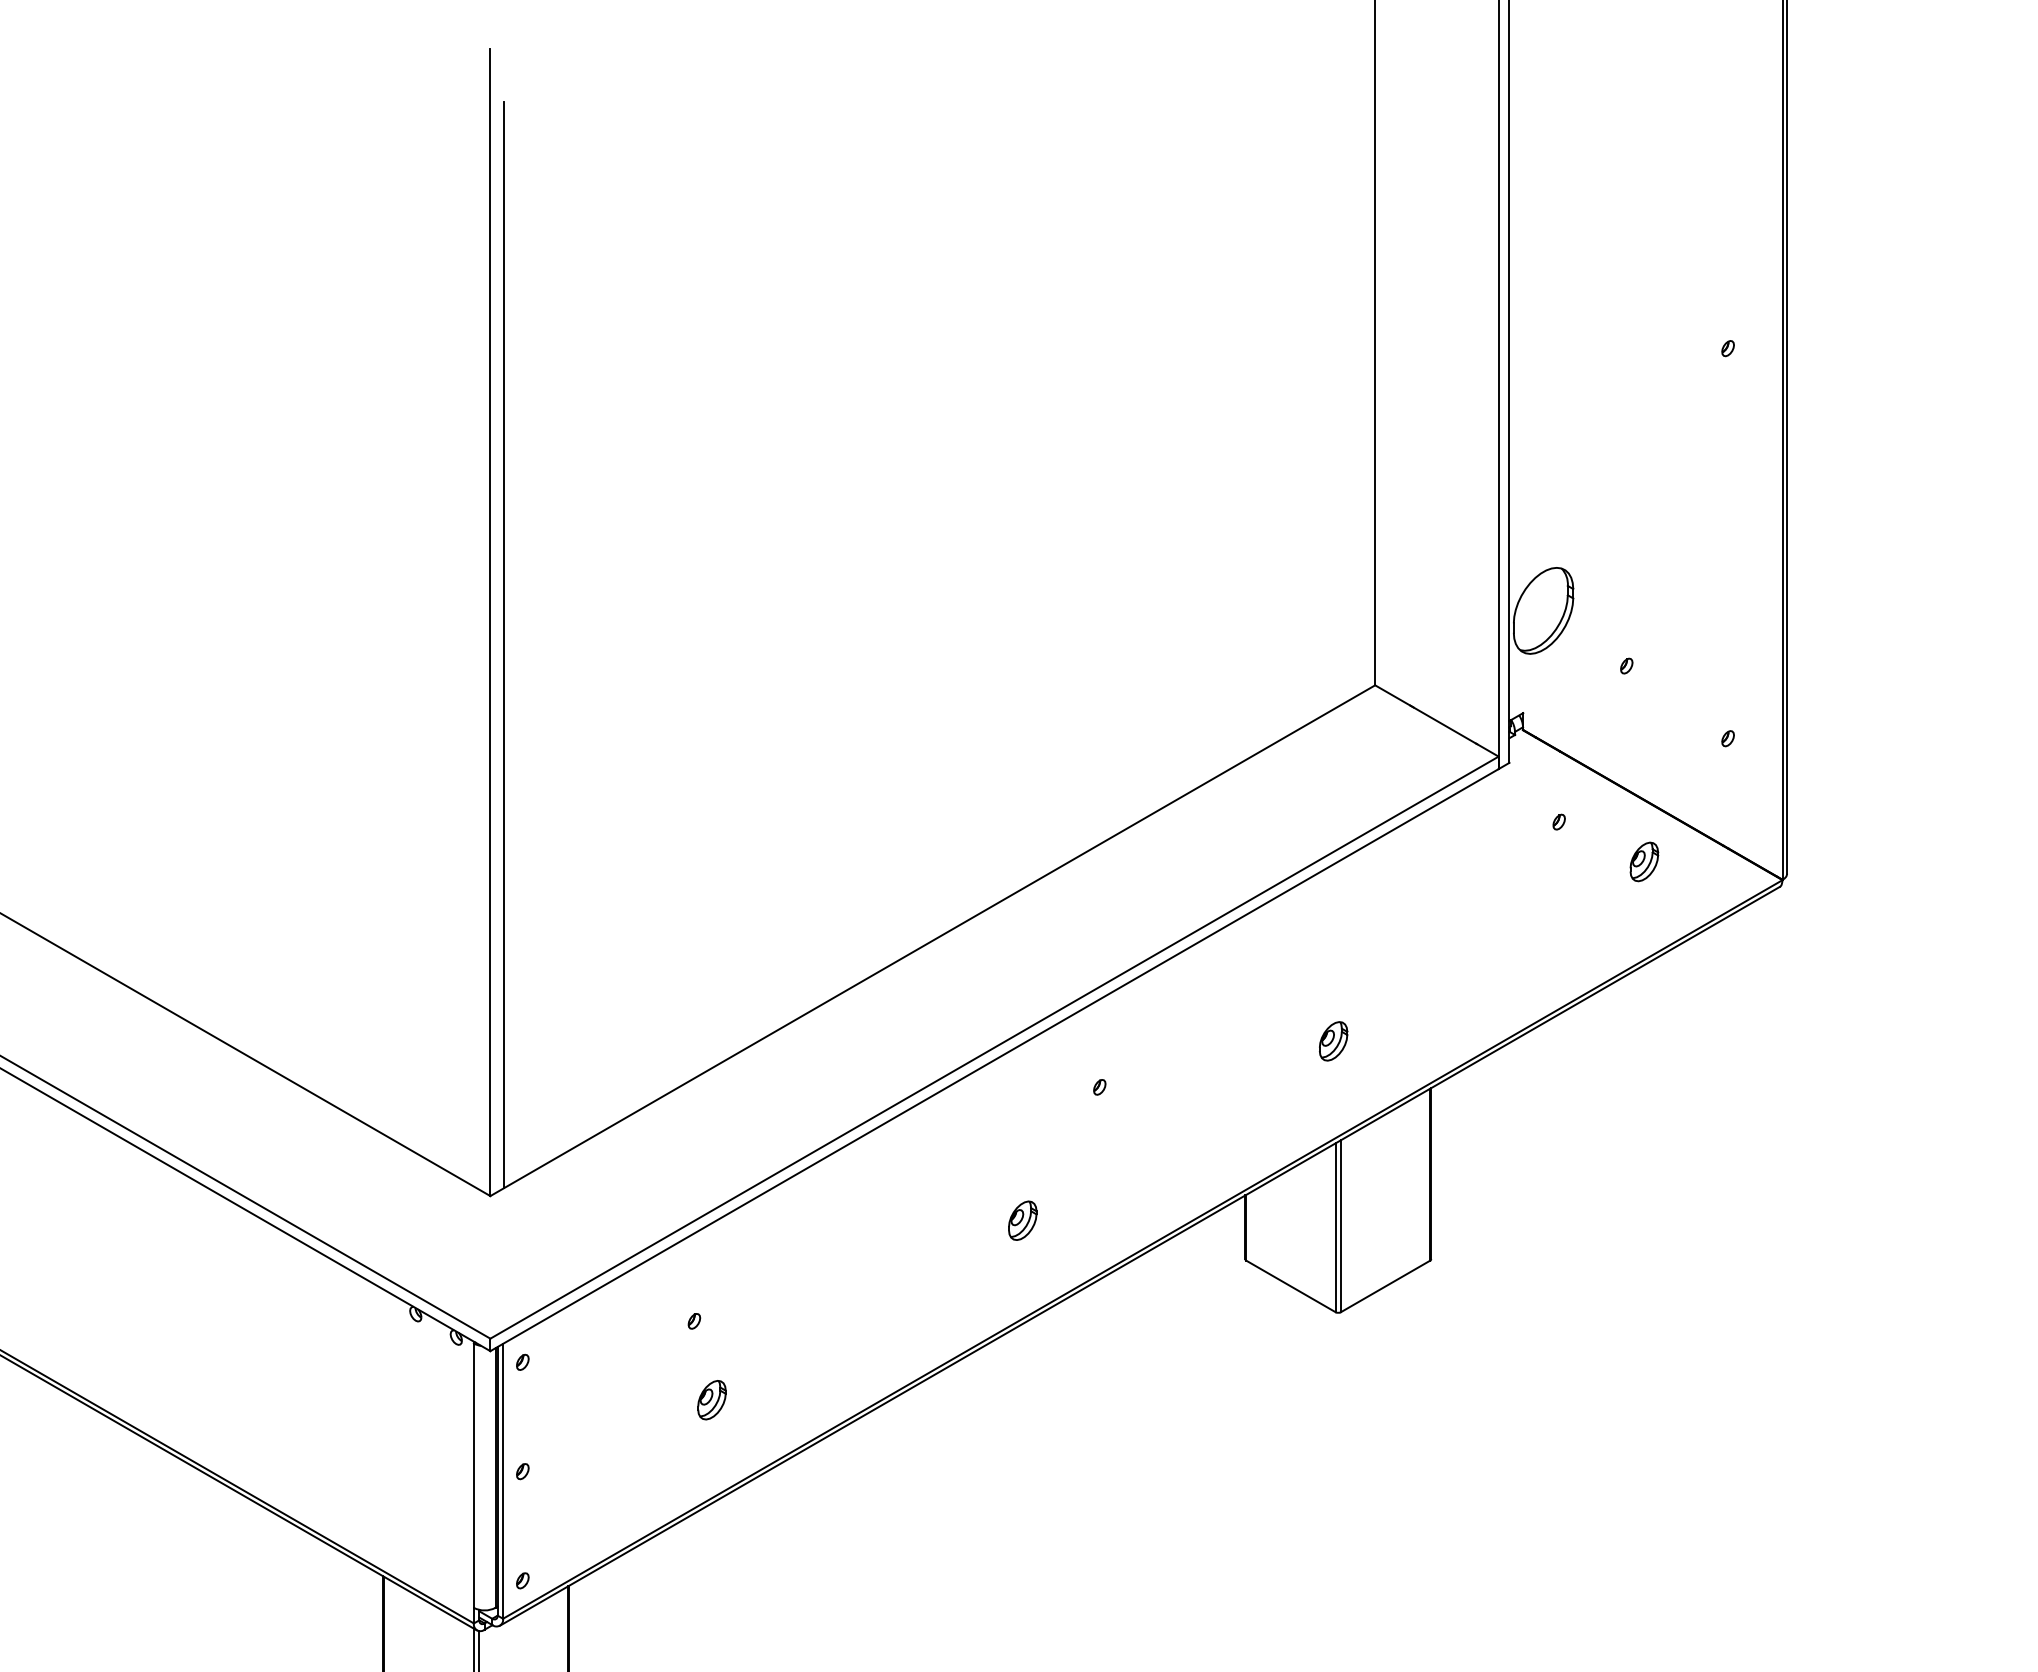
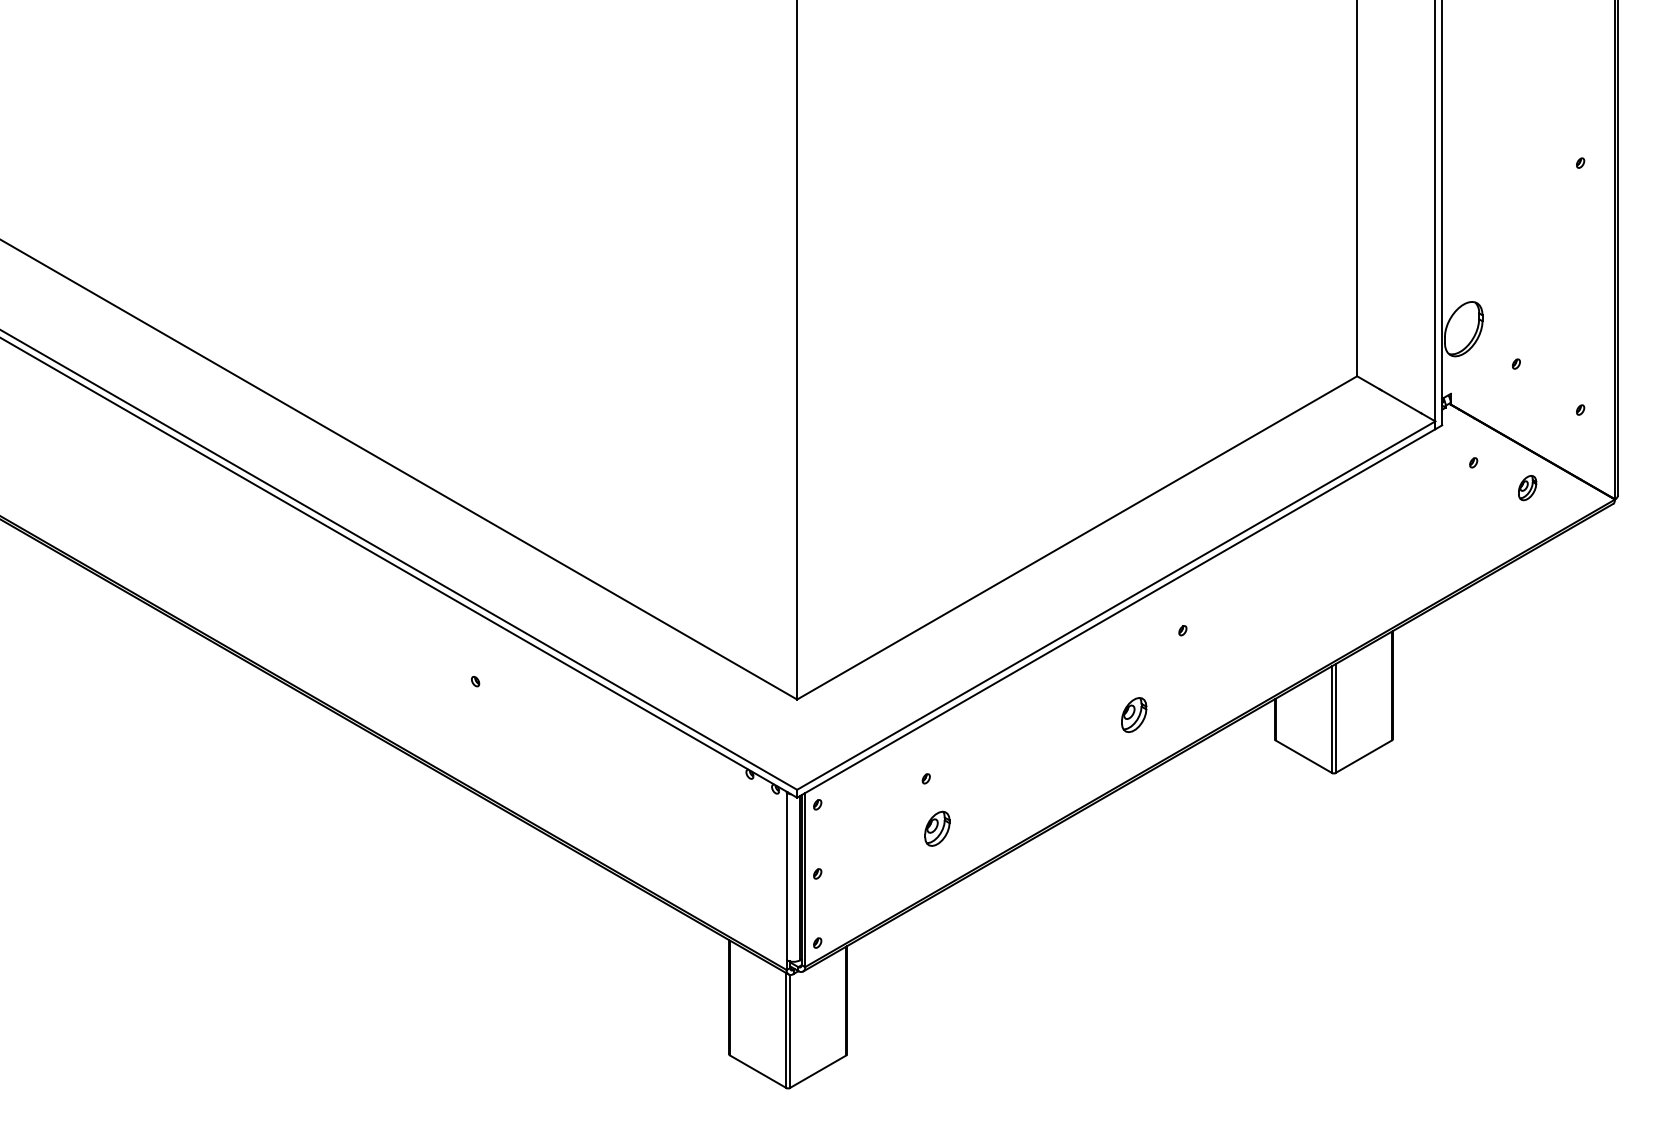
line: (503, 644) -> (805, 350), removed
part: (1333, 1041) -> (1330, 601), removed
part: (1021, 1221) -> (1133, 715), size x1.4
part: (712, 1399) -> (937, 828), size x1.4

